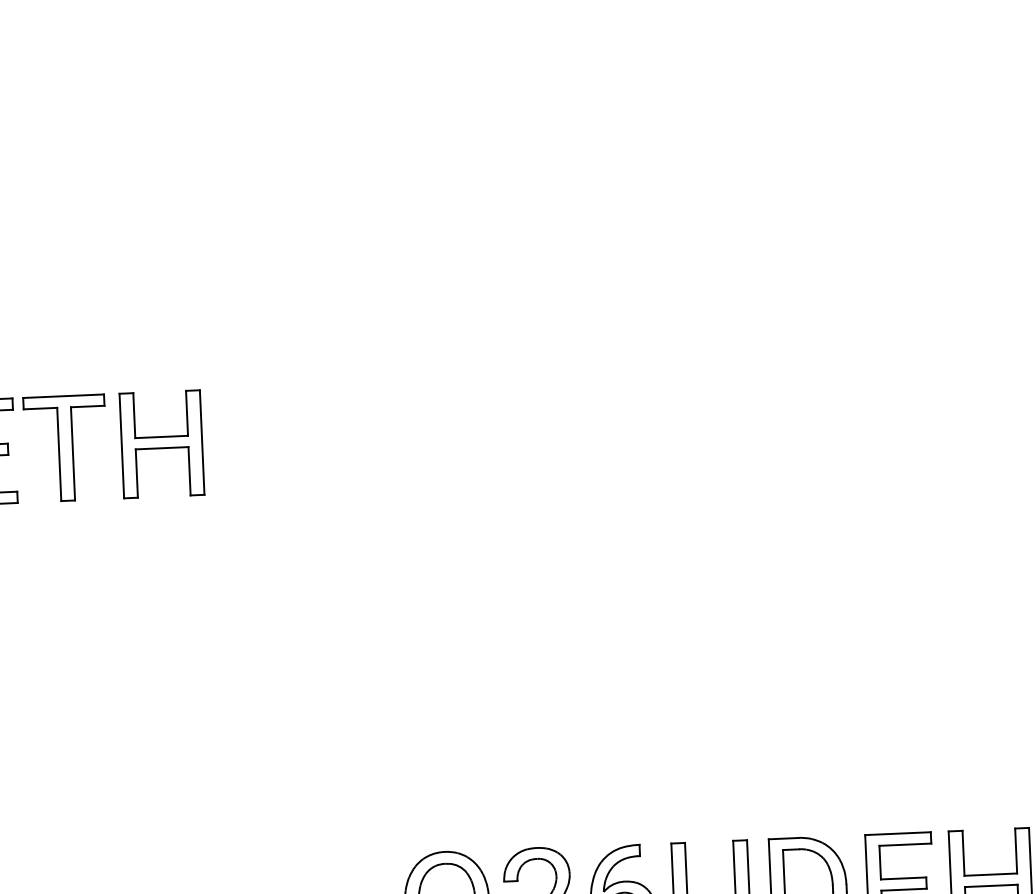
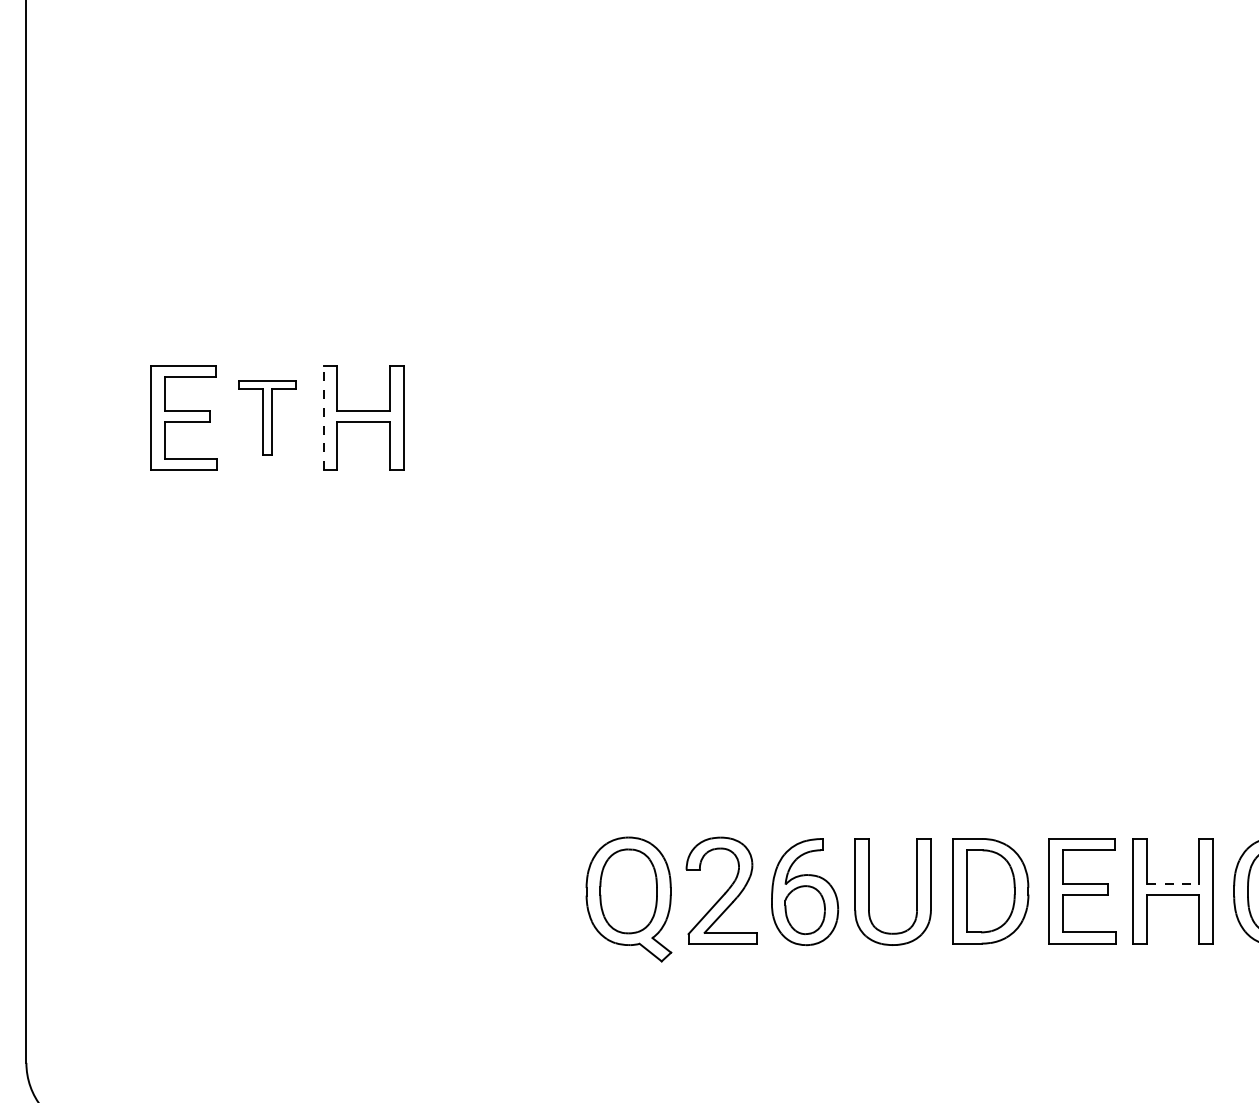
line: (121, 445) -> (323, 417), solid -> dashed
part: (65, 448) -> (267, 417), size x0.7
line: (991, 875) -> (1173, 884), solid -> dashed

